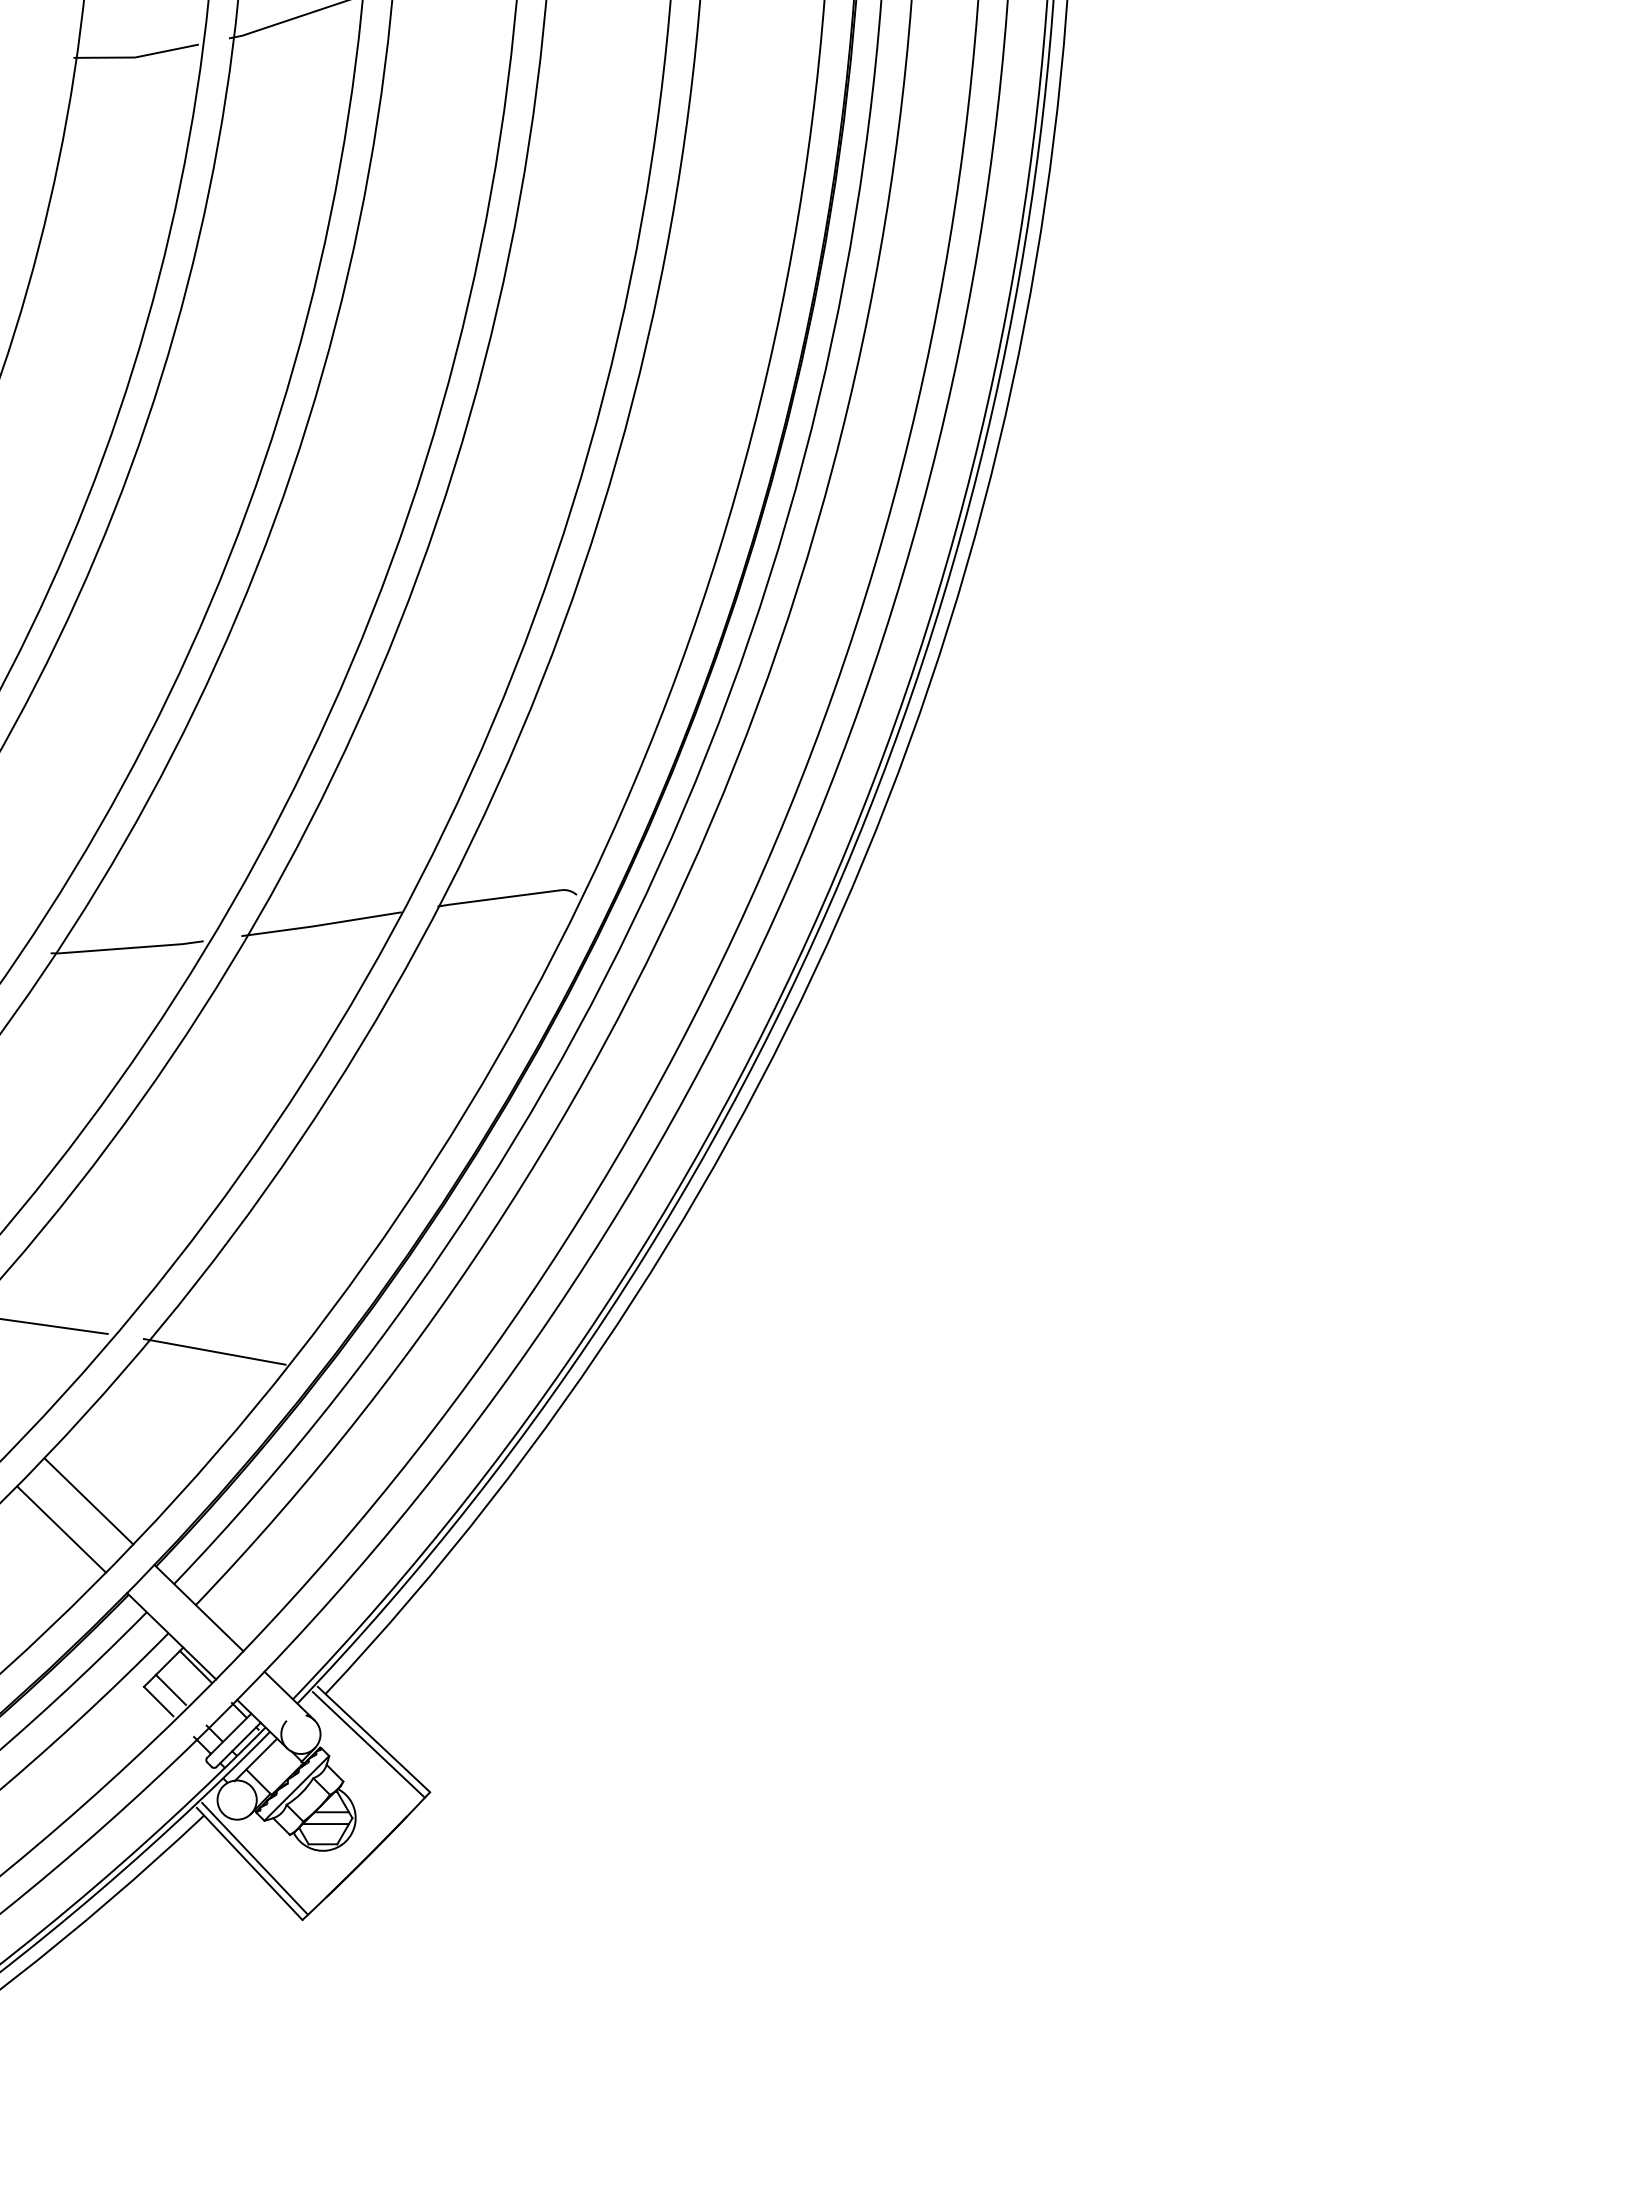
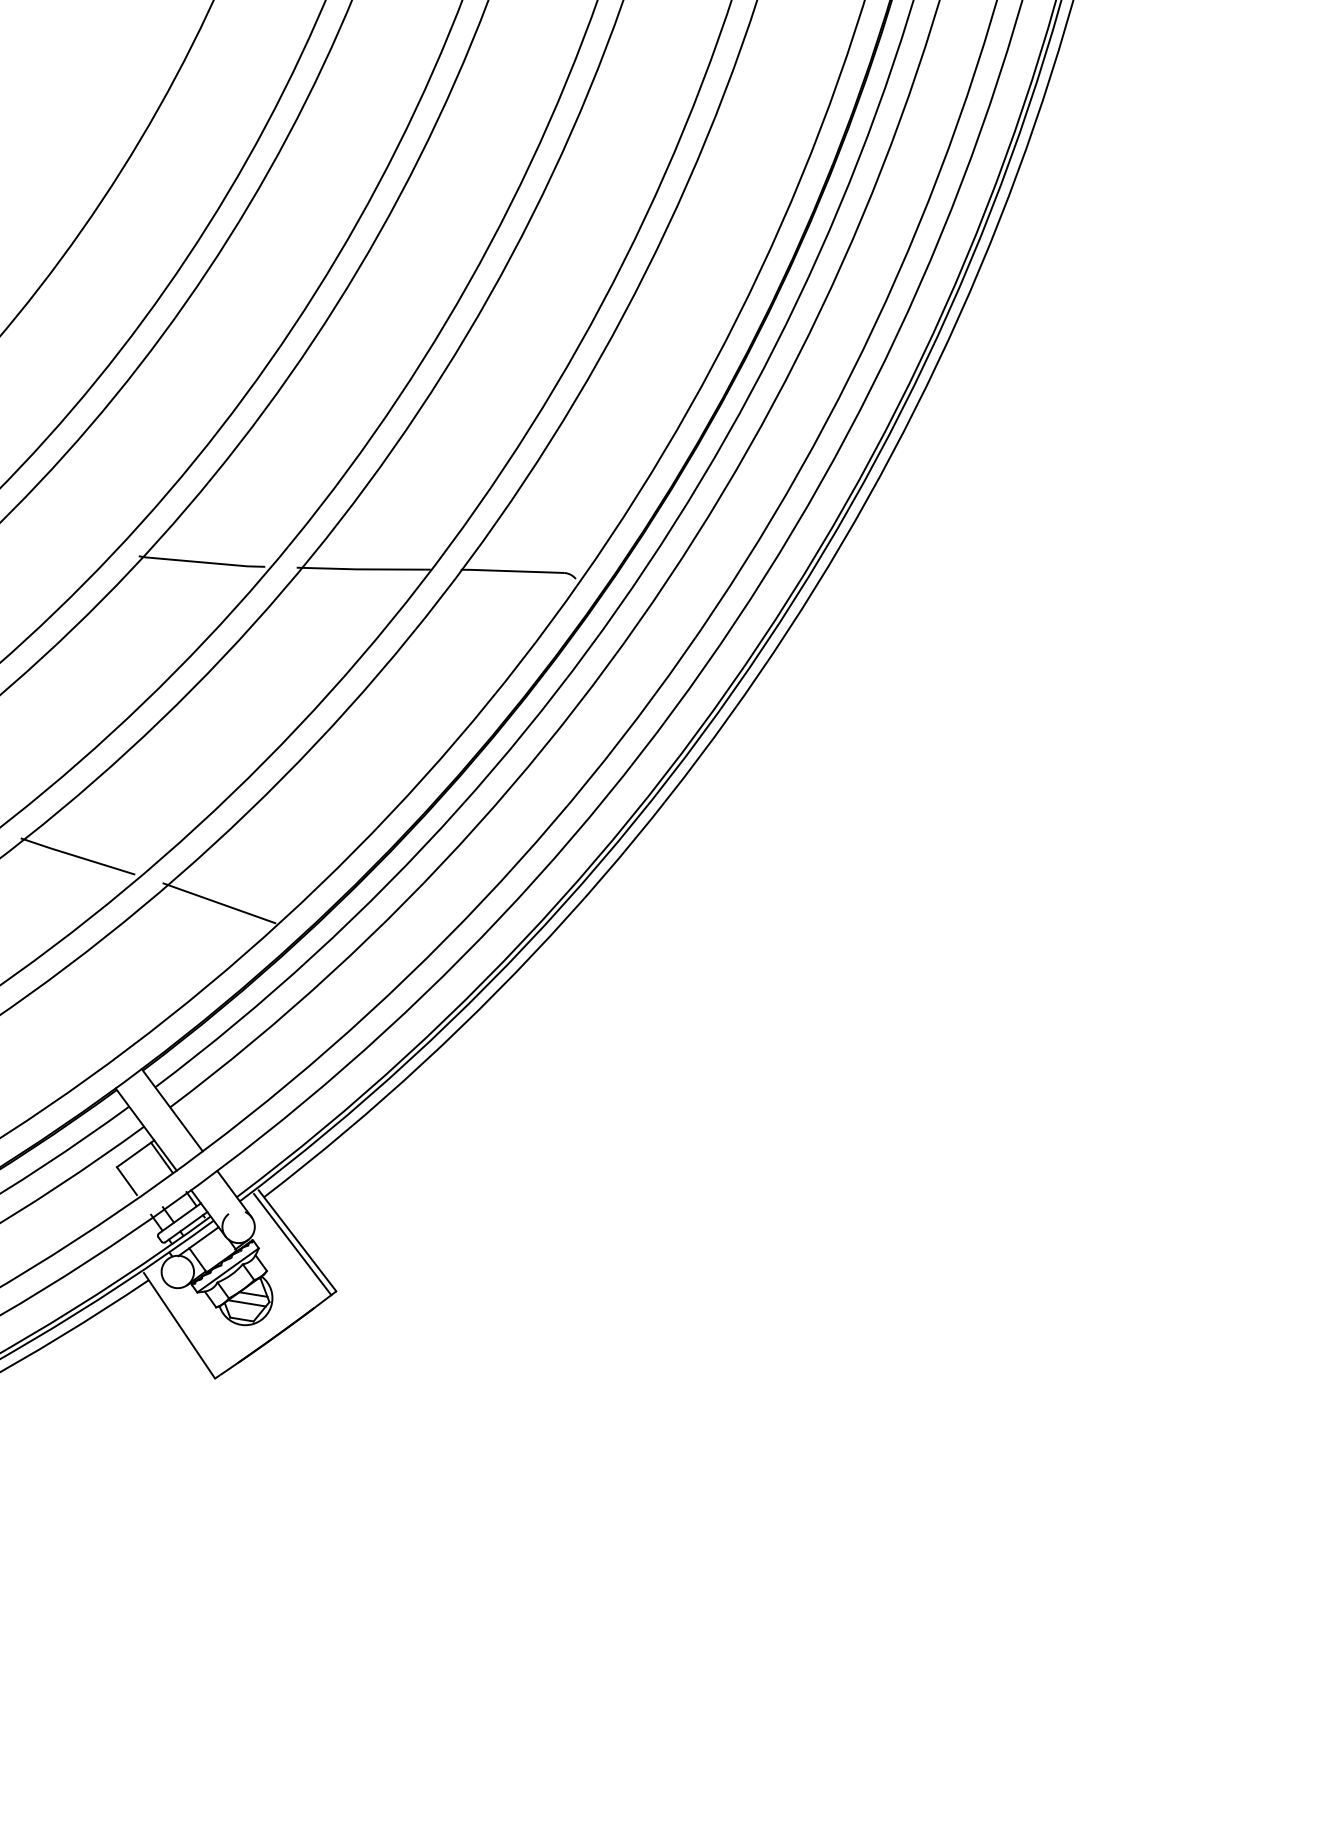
line: (88, 1501) -> (96, 1008), removed
line: (61, 1529) -> (70, 1027), removed
line: (170, 1689) -> (138, 1172), removed
line: (255, 1858) -> (184, 1322), removed

